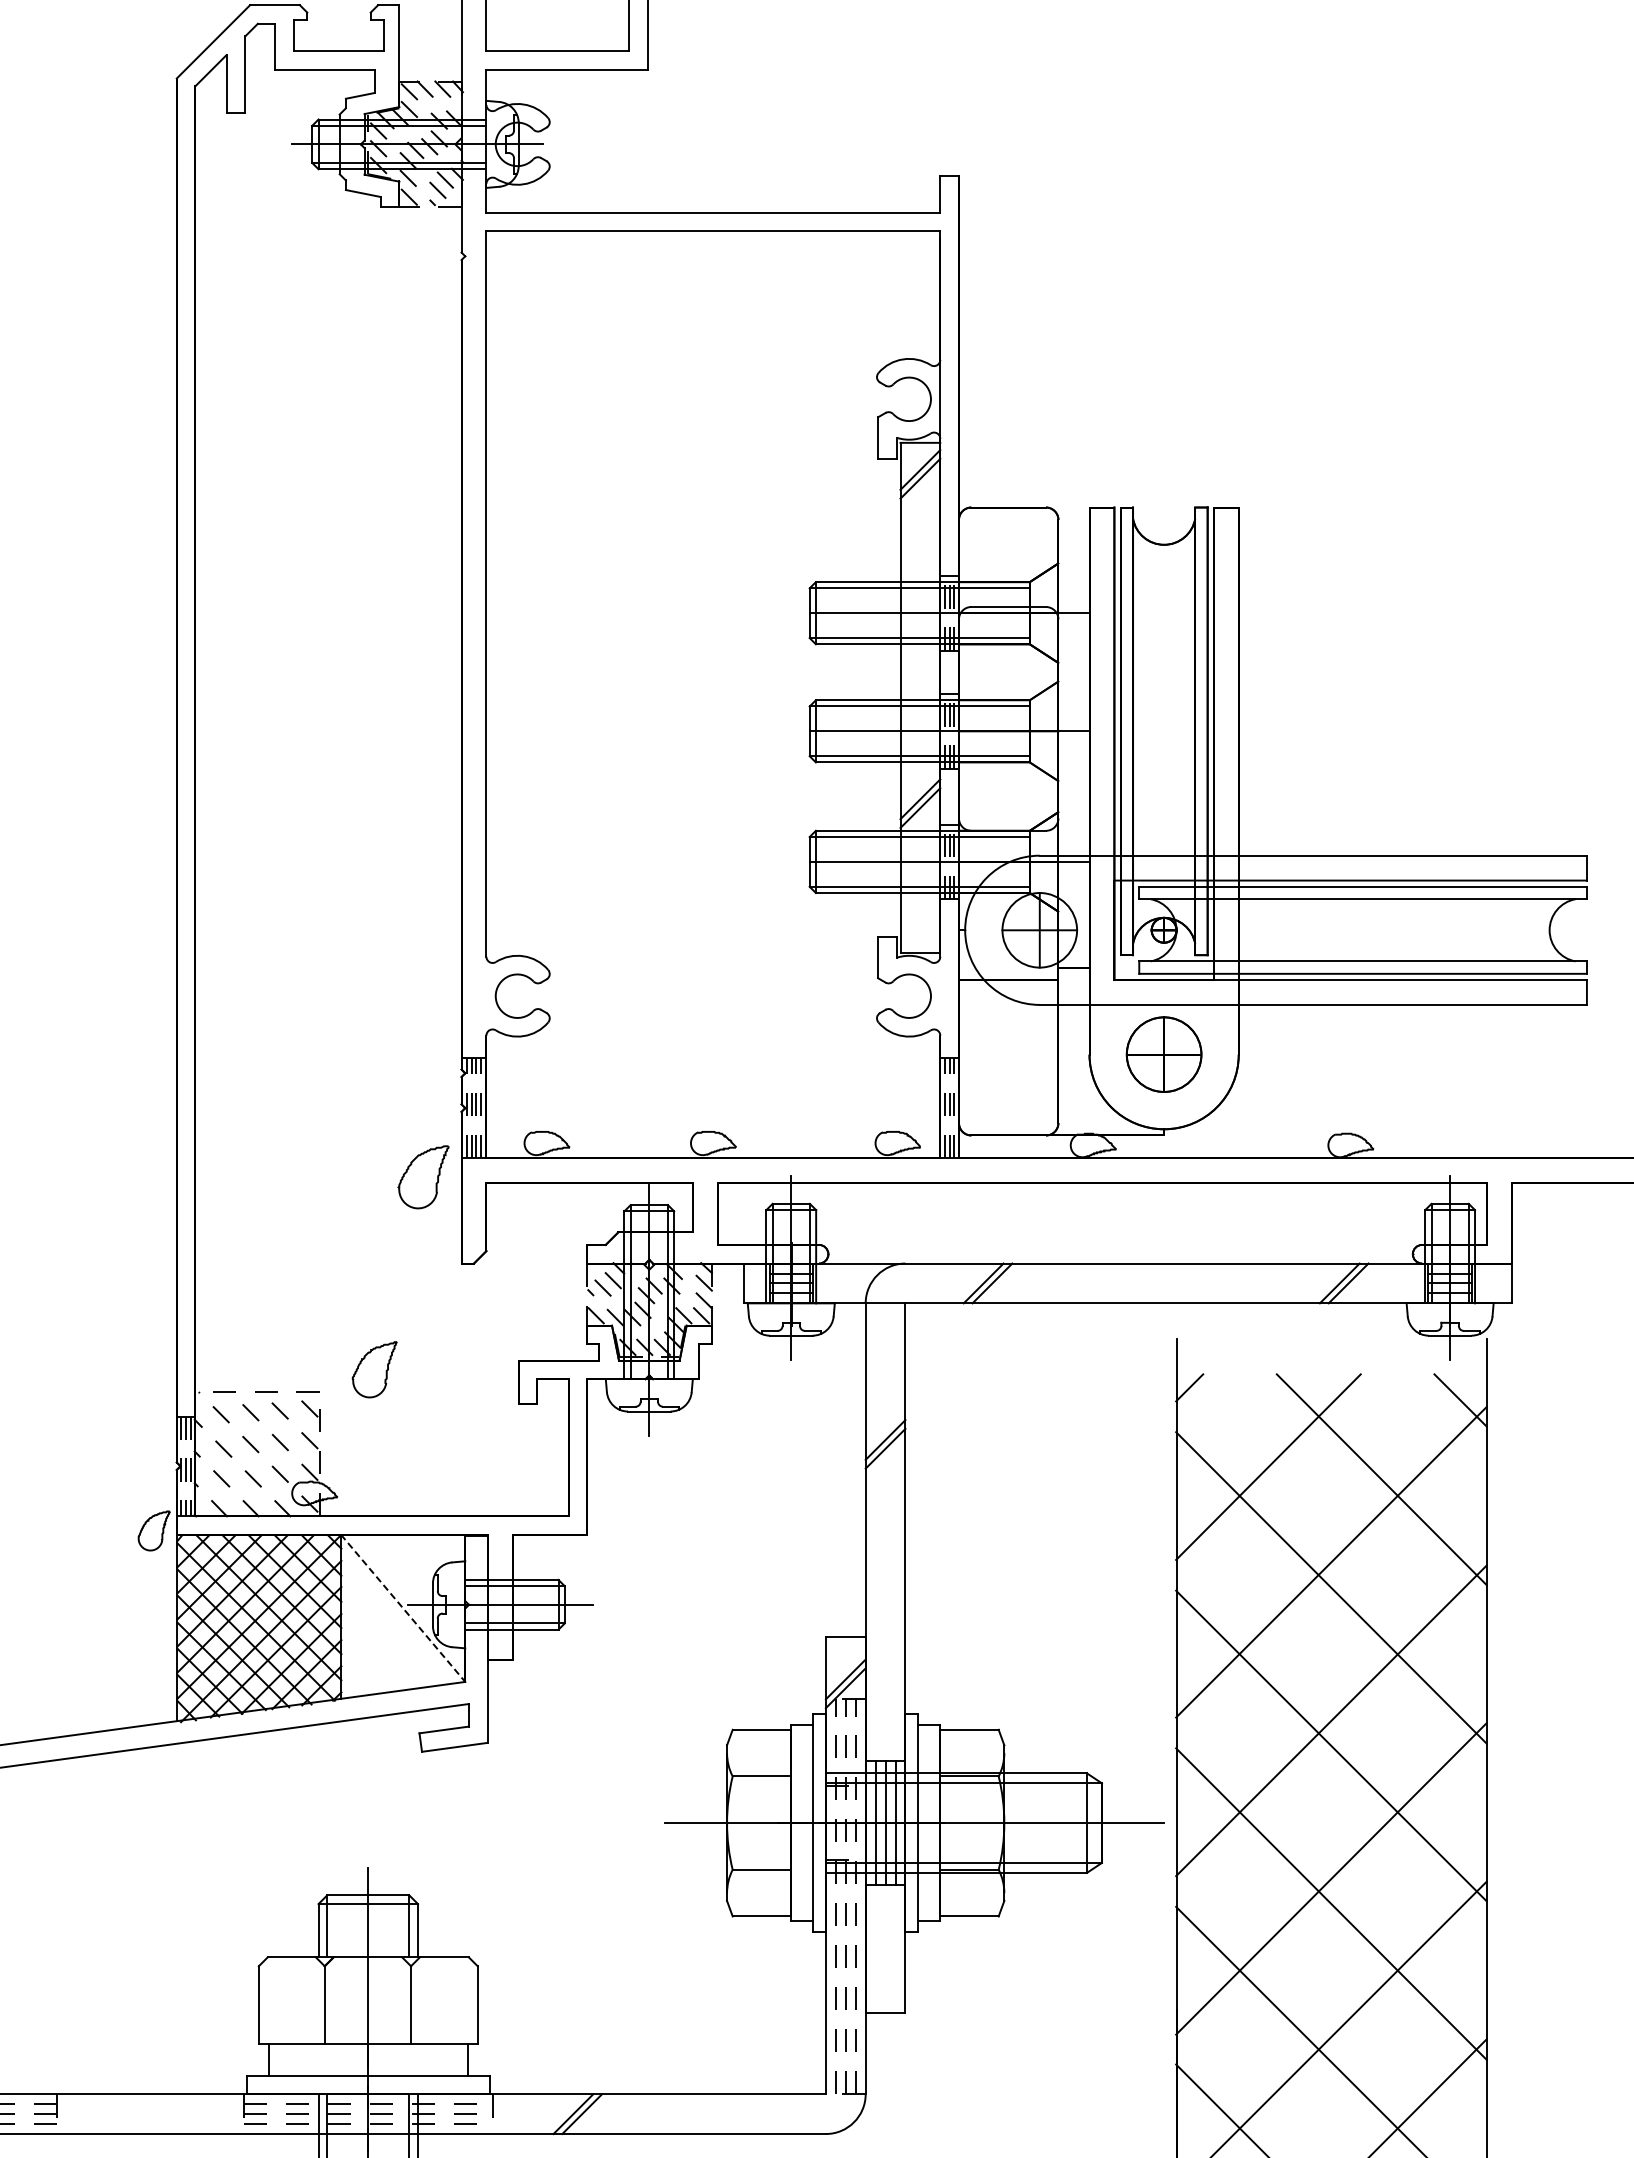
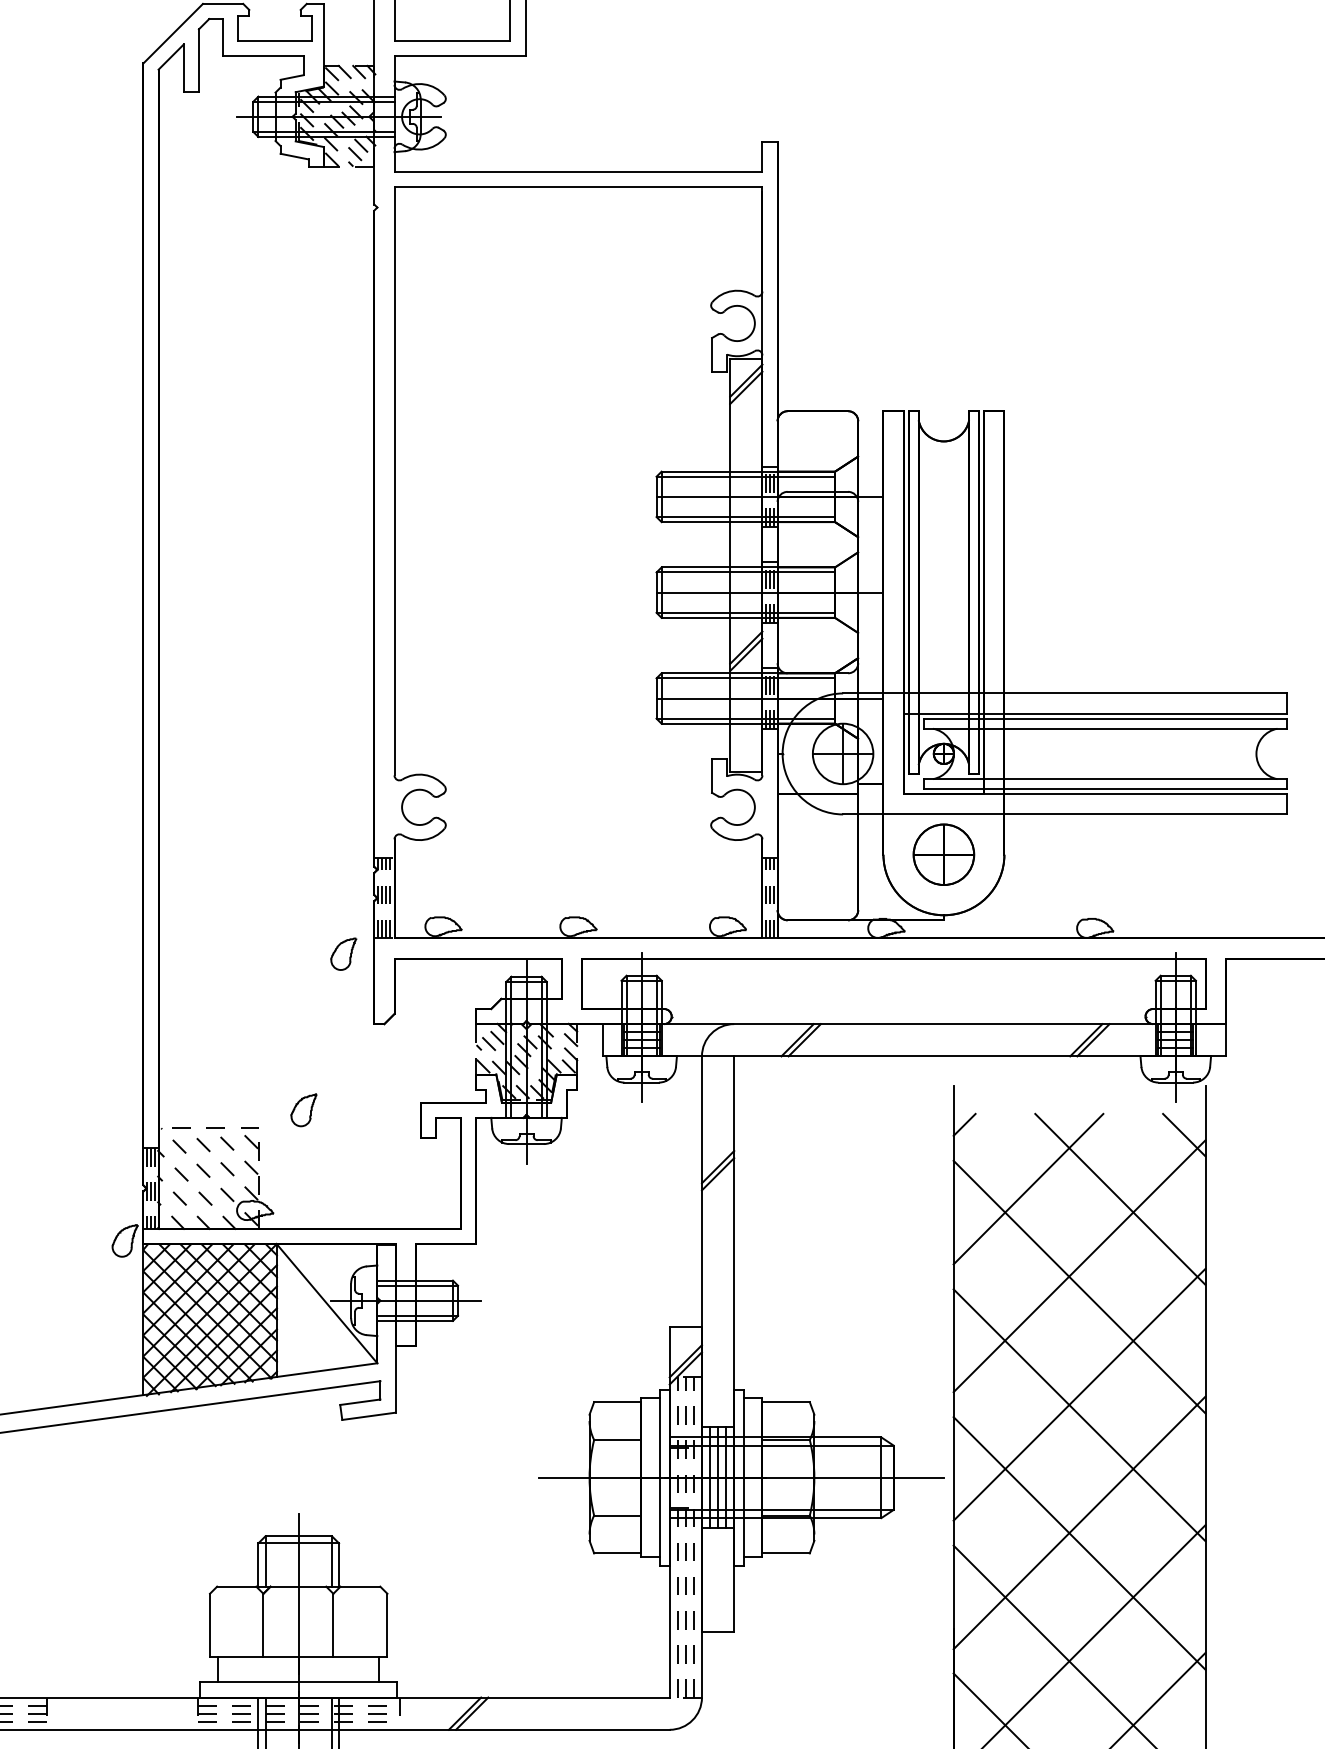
part: (423, 1177) -> (343, 954), size x0.62
part: (374, 1369) -> (303, 1110), size x0.71
line: (403, 1608) -> (327, 1303), dashed -> solid

